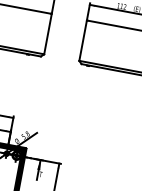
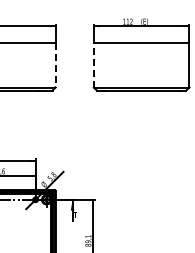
line: (47, 34) -> (55, 65), solid -> dashed
line: (82, 40) -> (93, 65), solid -> dashed

